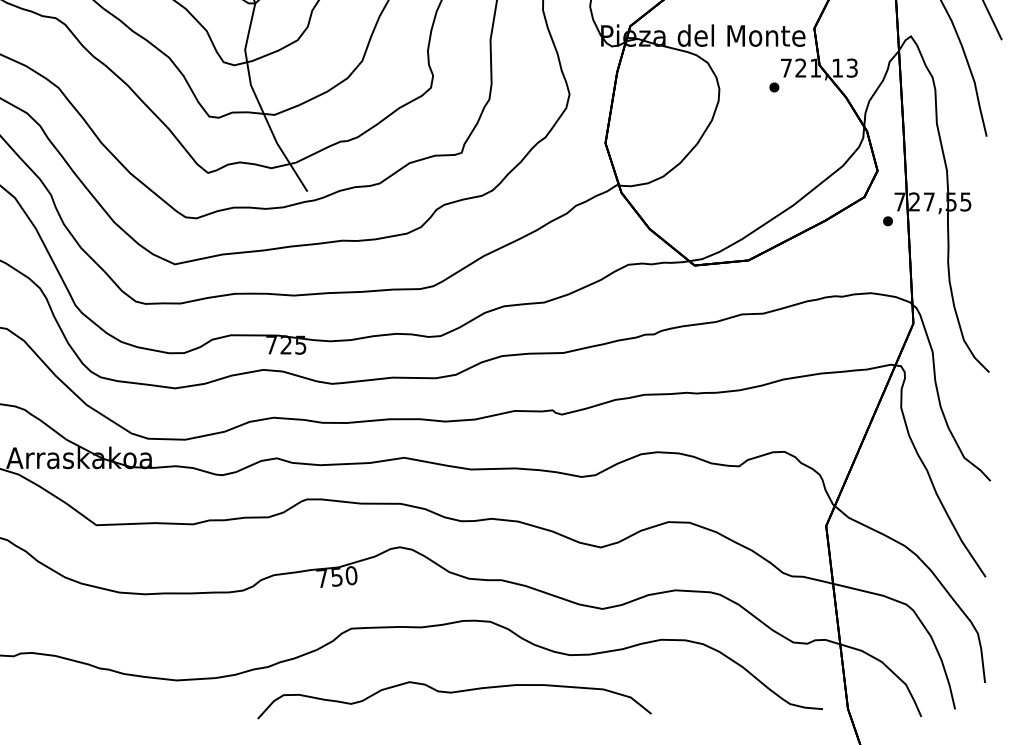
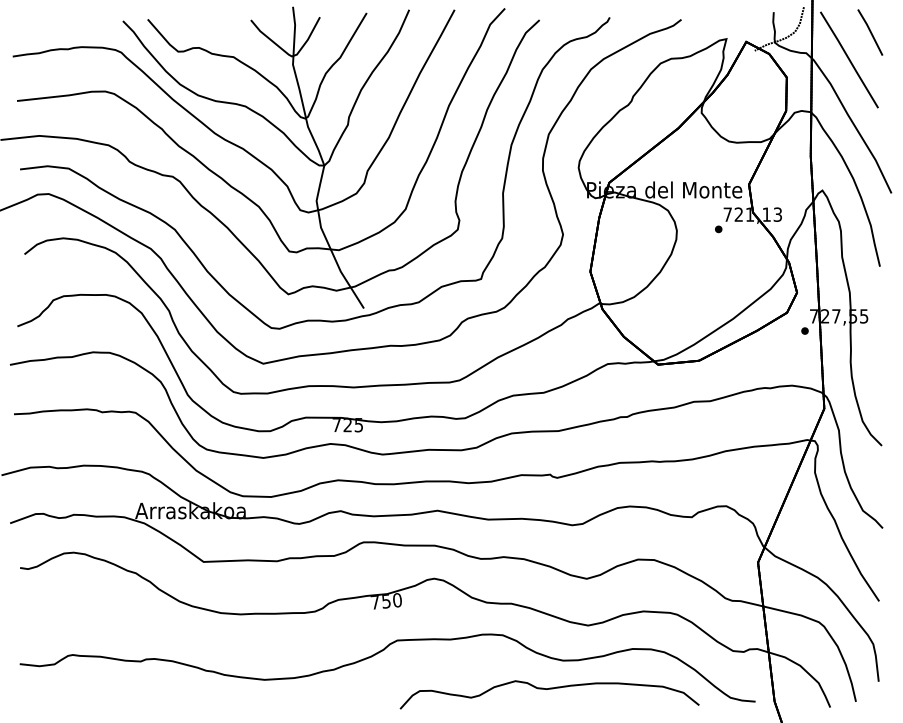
part: (454, 699) -> (549, 694), moved

